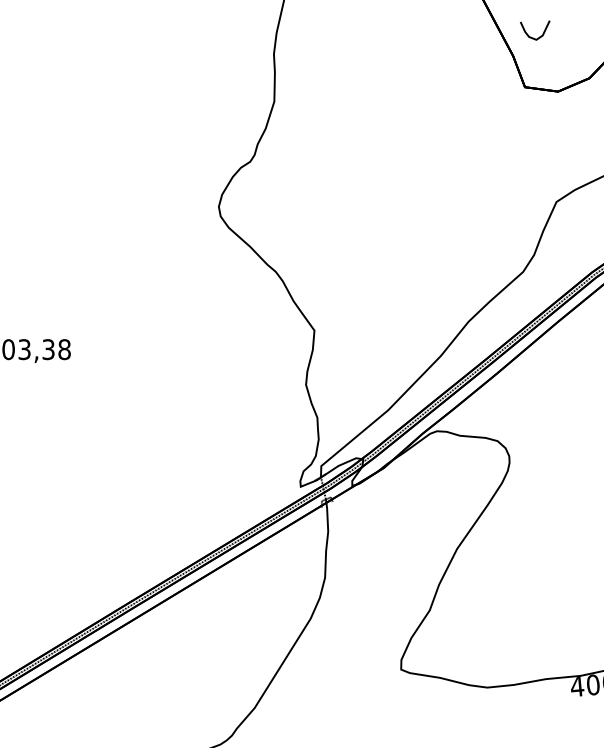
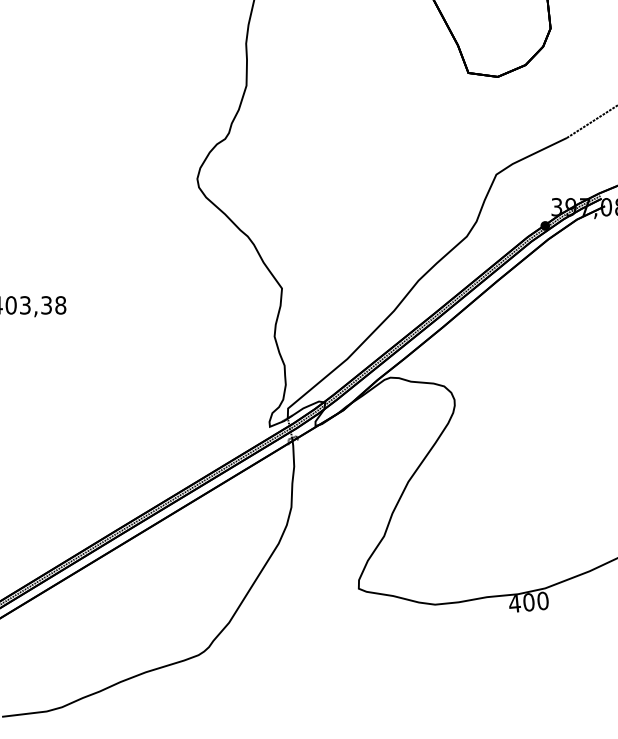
curve: (532, 36) -> (475, 28), removed

